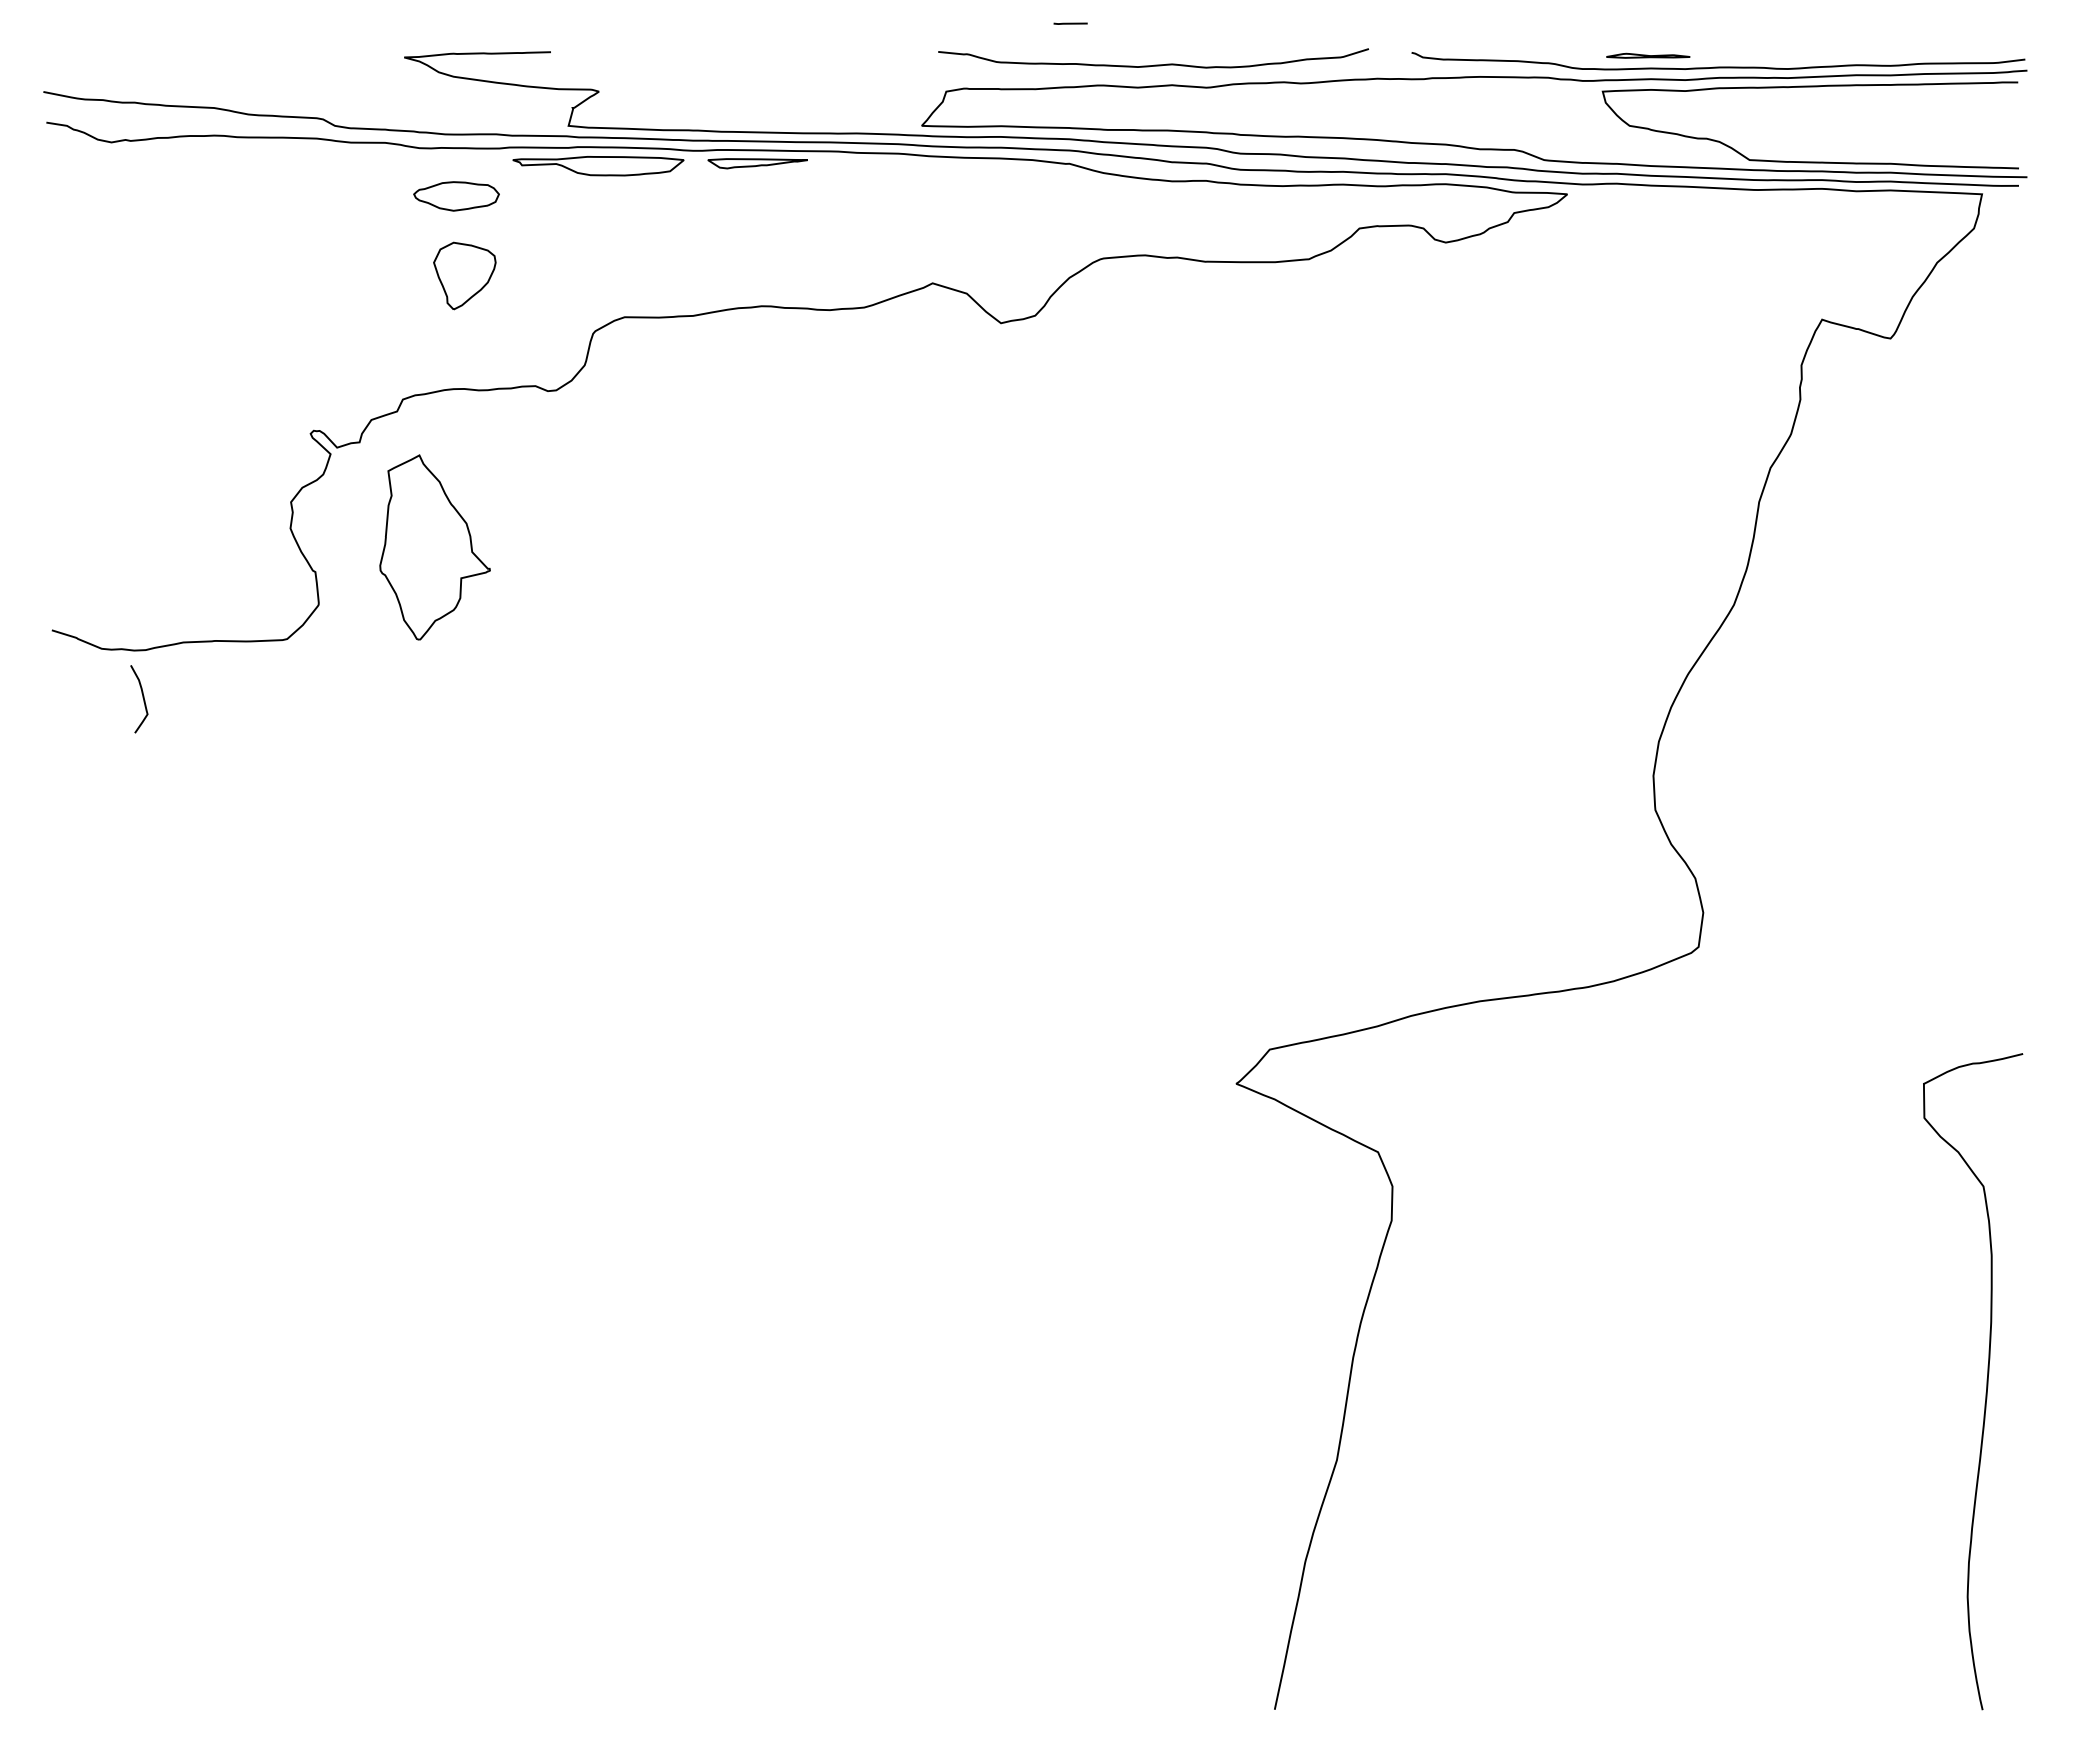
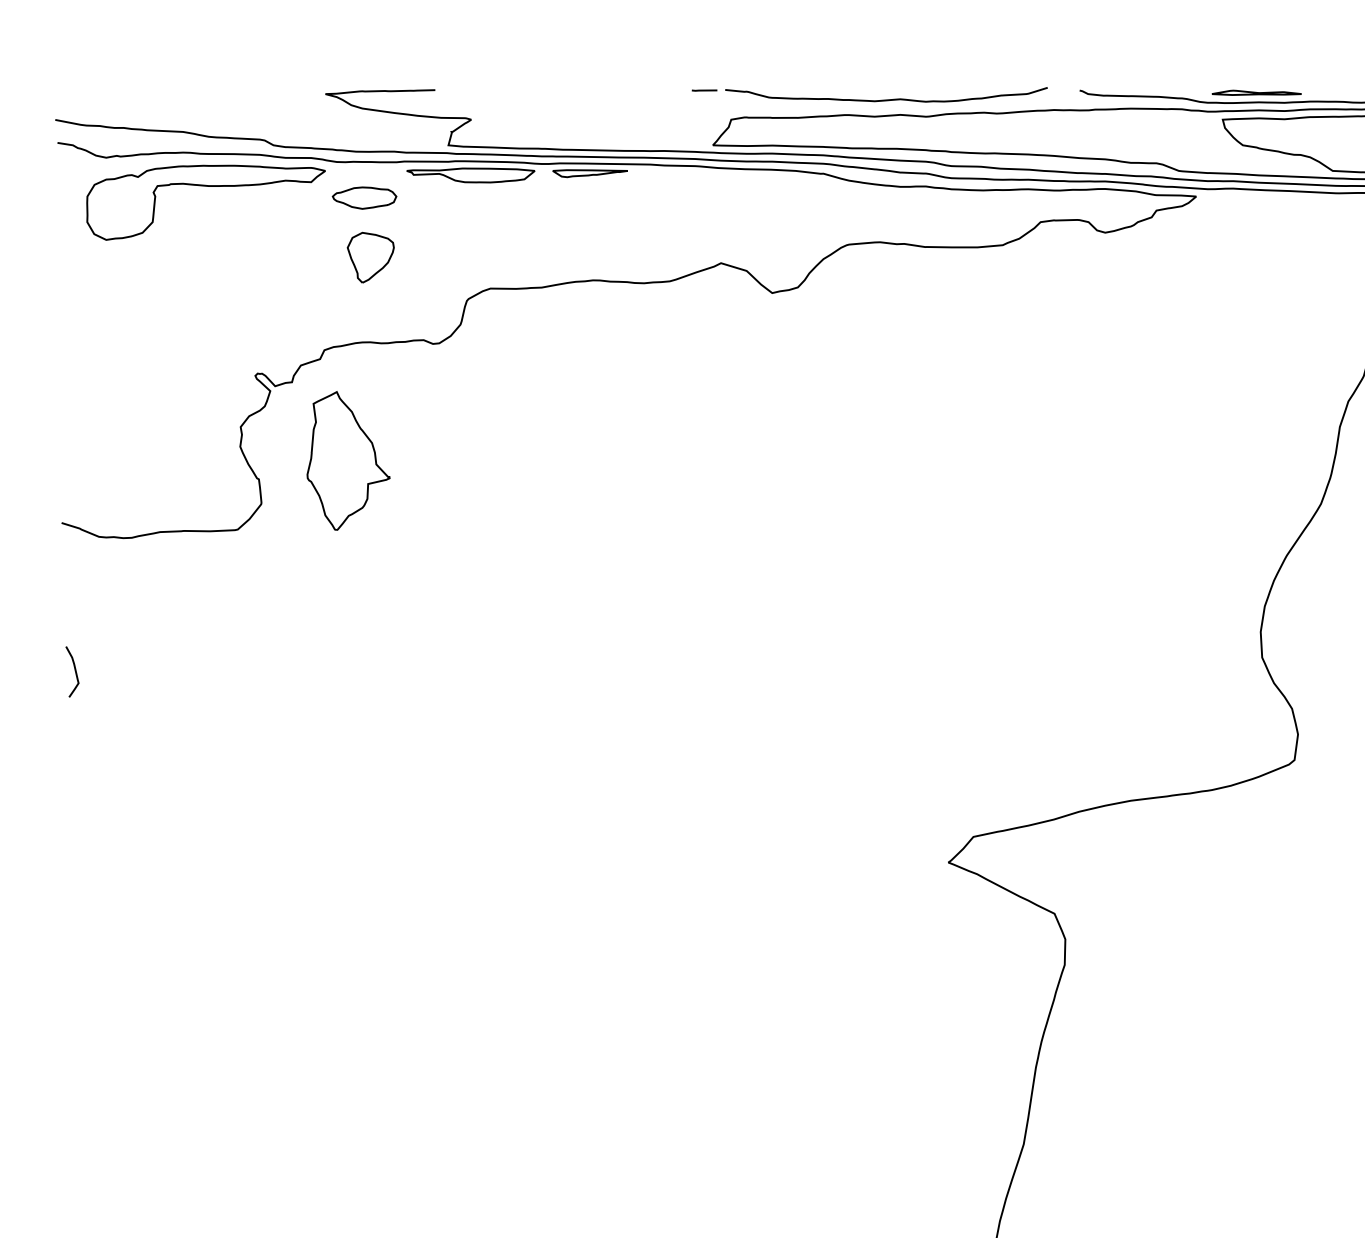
line: (1070, 23) -> (704, 90), moved
part: (1648, 55) -> (1257, 92), size x1.43
part: (247, 181) -> (208, 186), added
curve: (142, 698) -> (74, 671), moved

